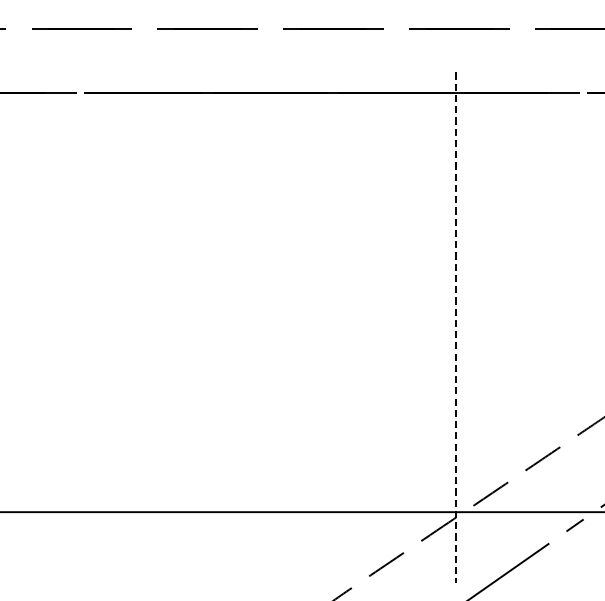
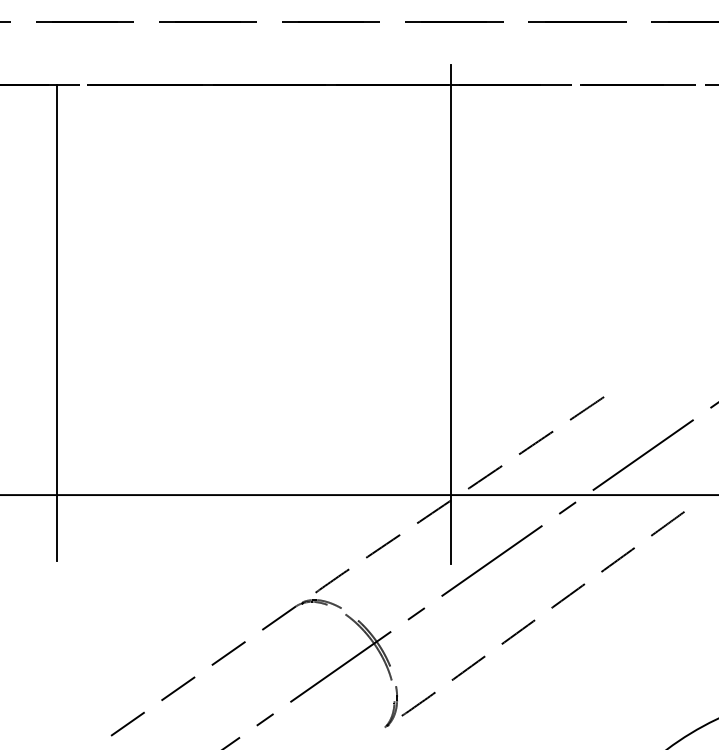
line: (456, 327) -> (451, 314), dashed -> solid
line: (53, 335) -> (57, 322), added

